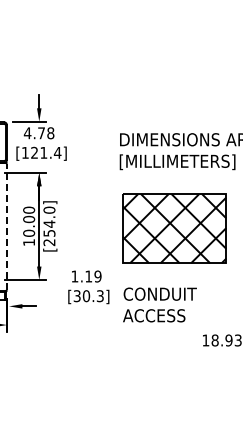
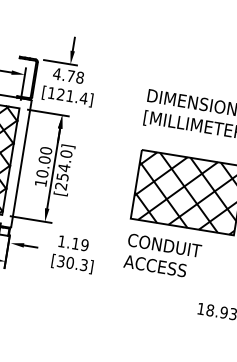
line: (6, 226) -> (21, 163), dashed -> solid
text: (88, 287) -> (73, 254), moved
text: (159, 304) -> (162, 255), moved

